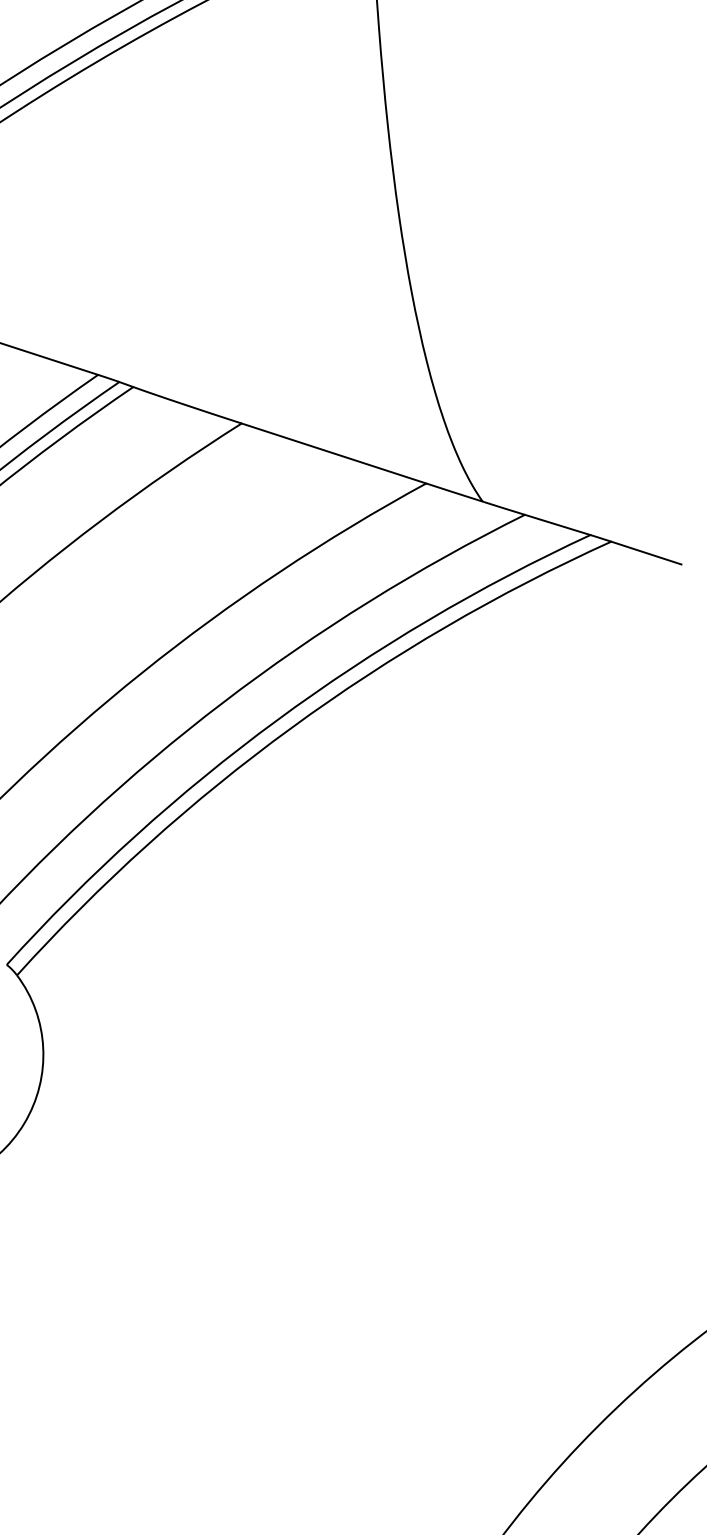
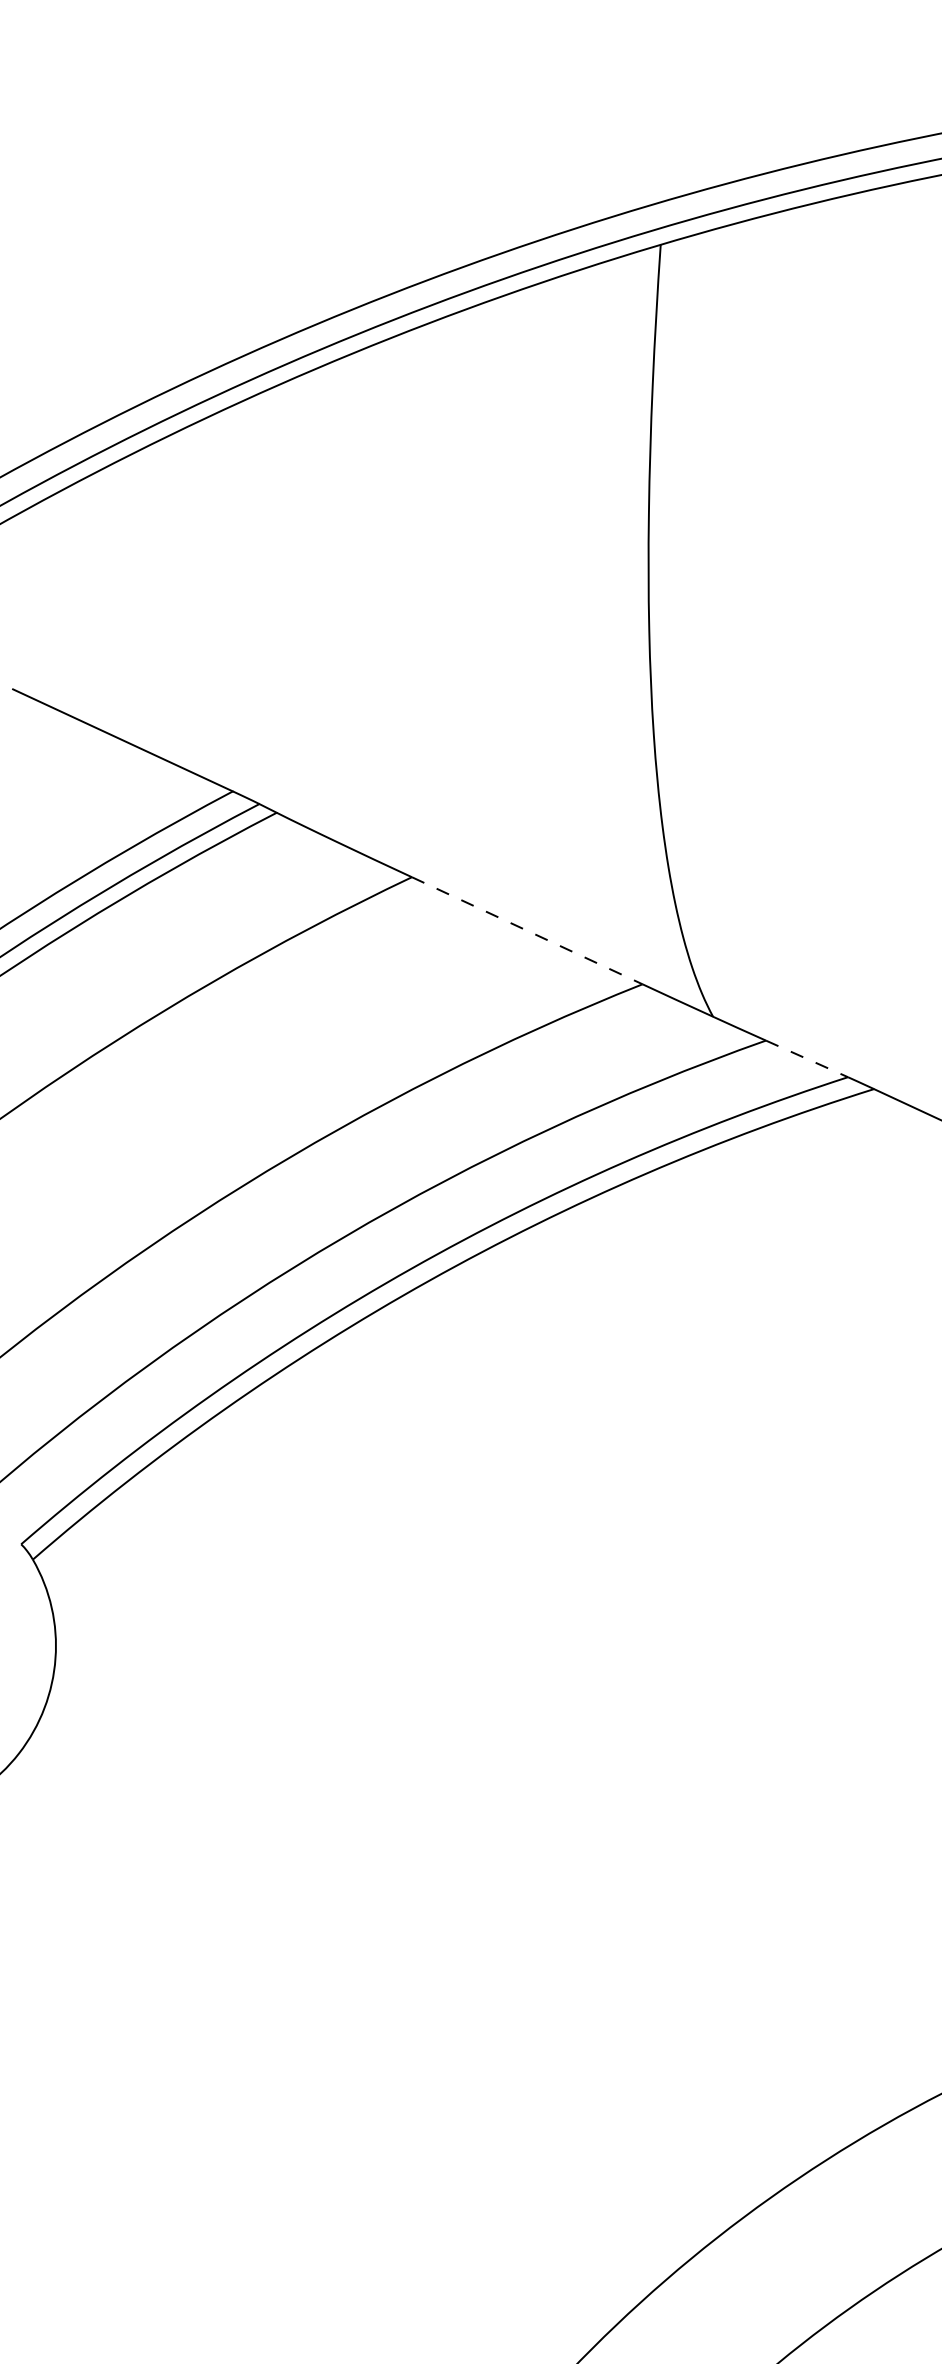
line: (334, 453) -> (527, 930), solid -> dashed
line: (558, 524) -> (807, 1058), solid -> dashed

